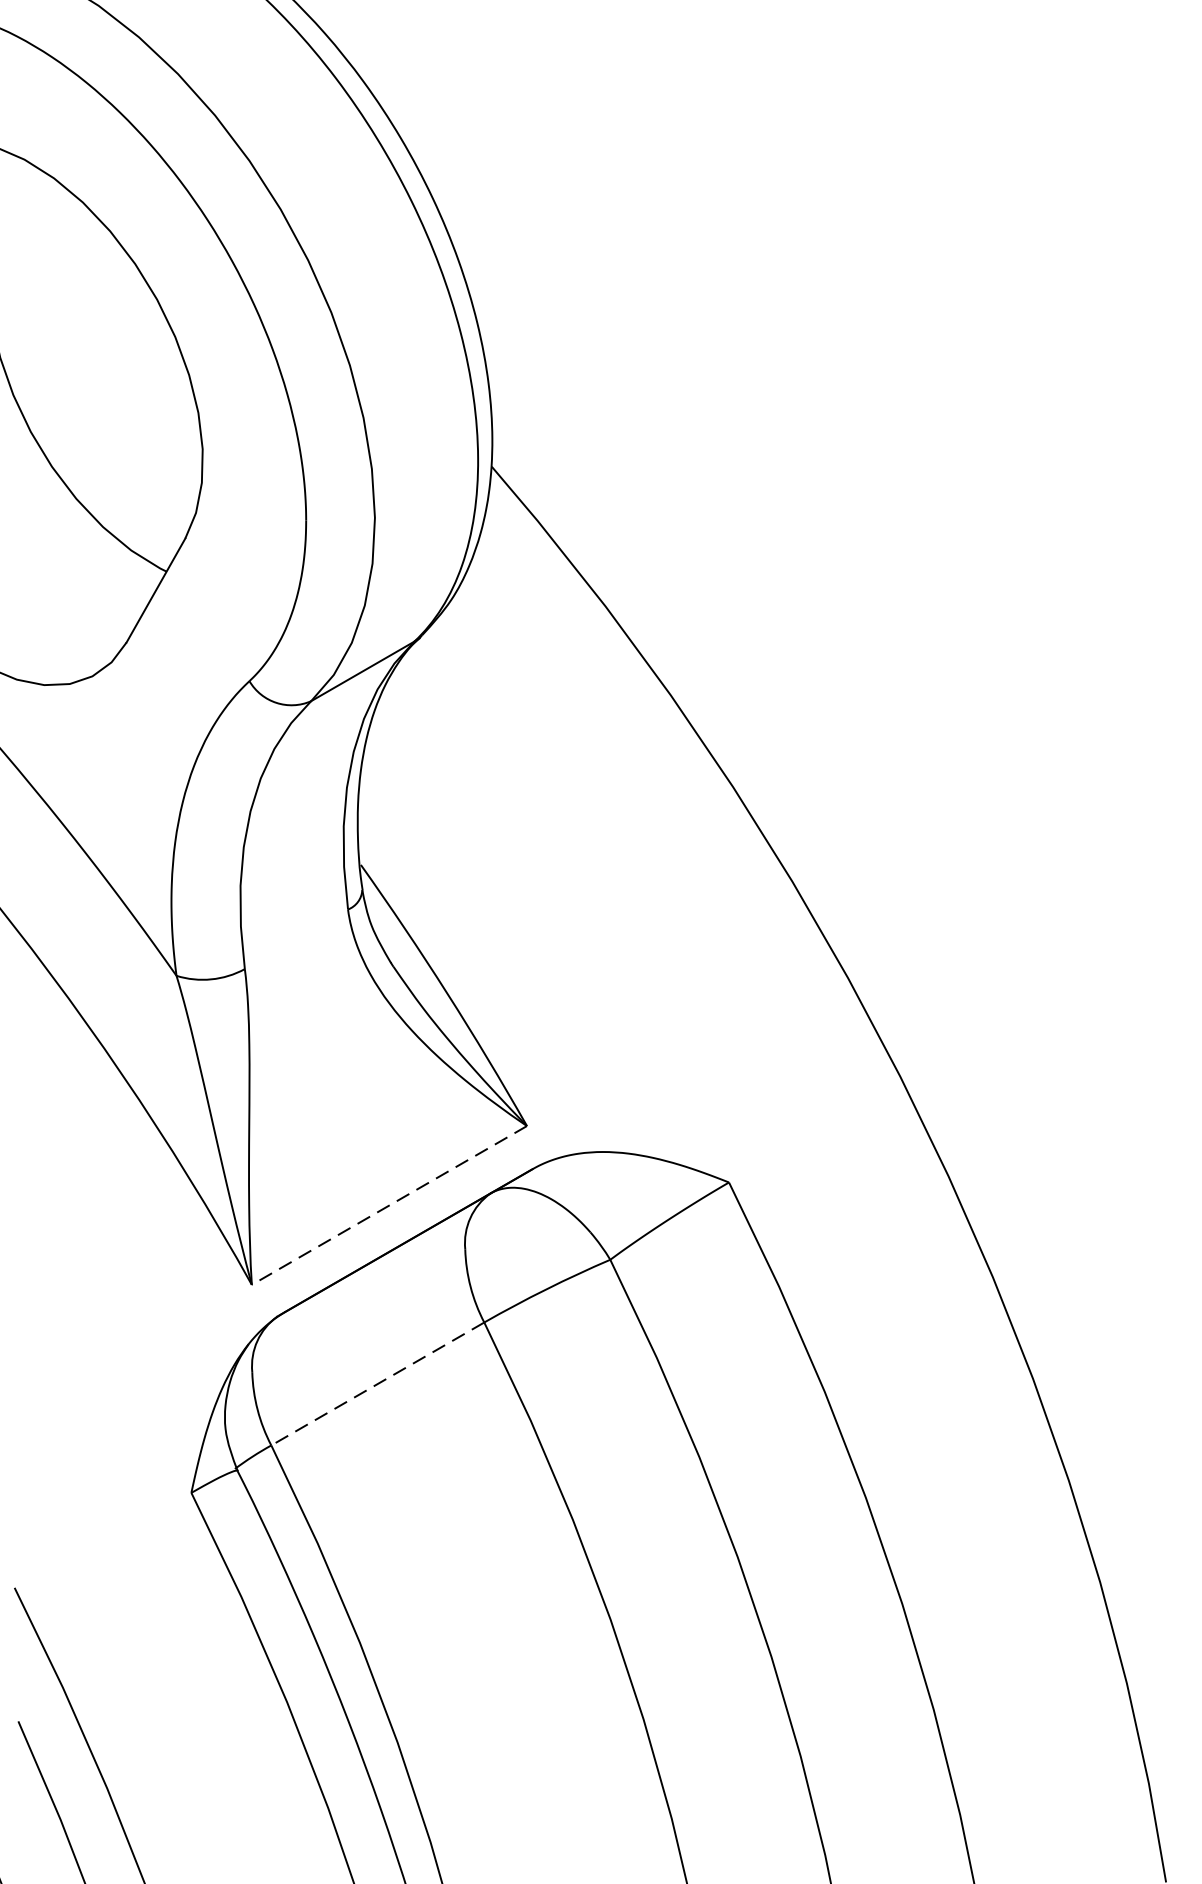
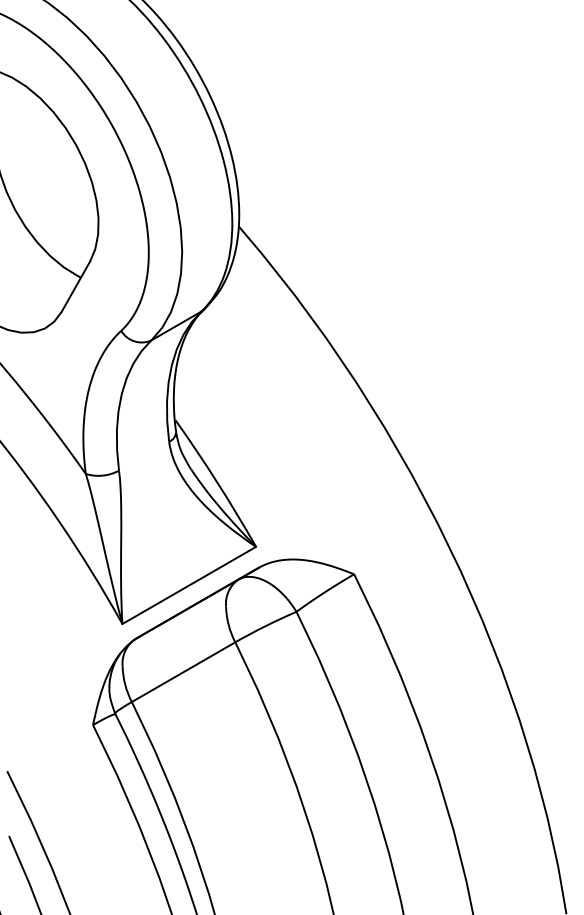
line: (387, 1205) -> (188, 585), dashed -> solid
line: (377, 1384) -> (183, 672), dashed -> solid

